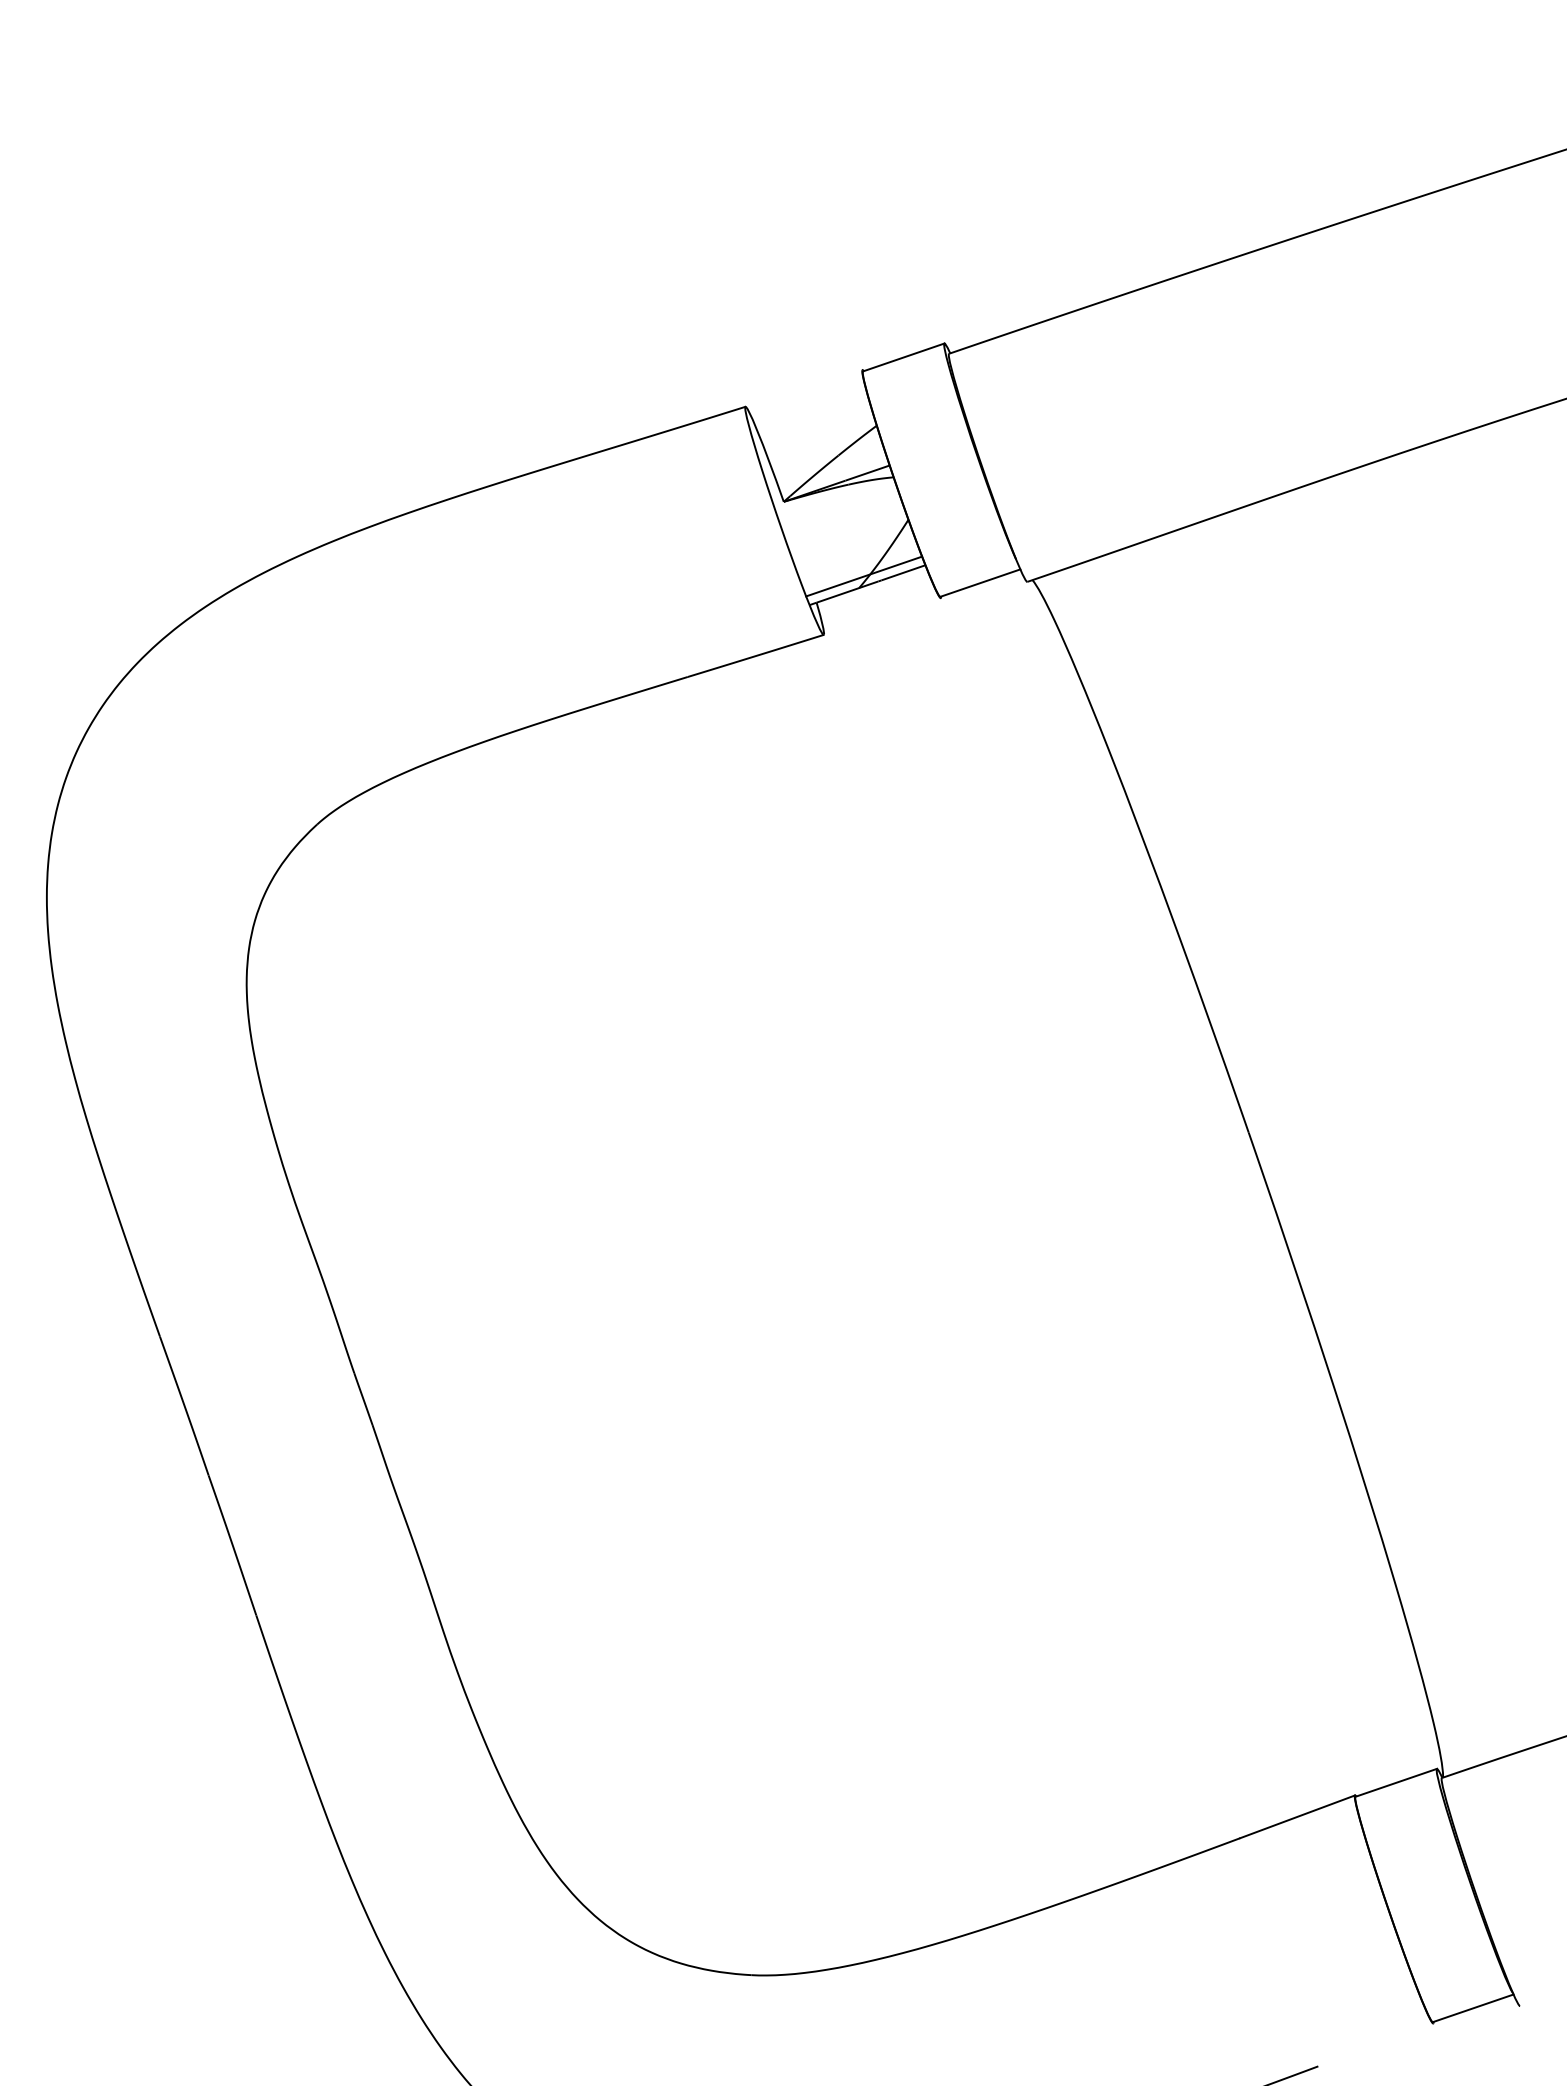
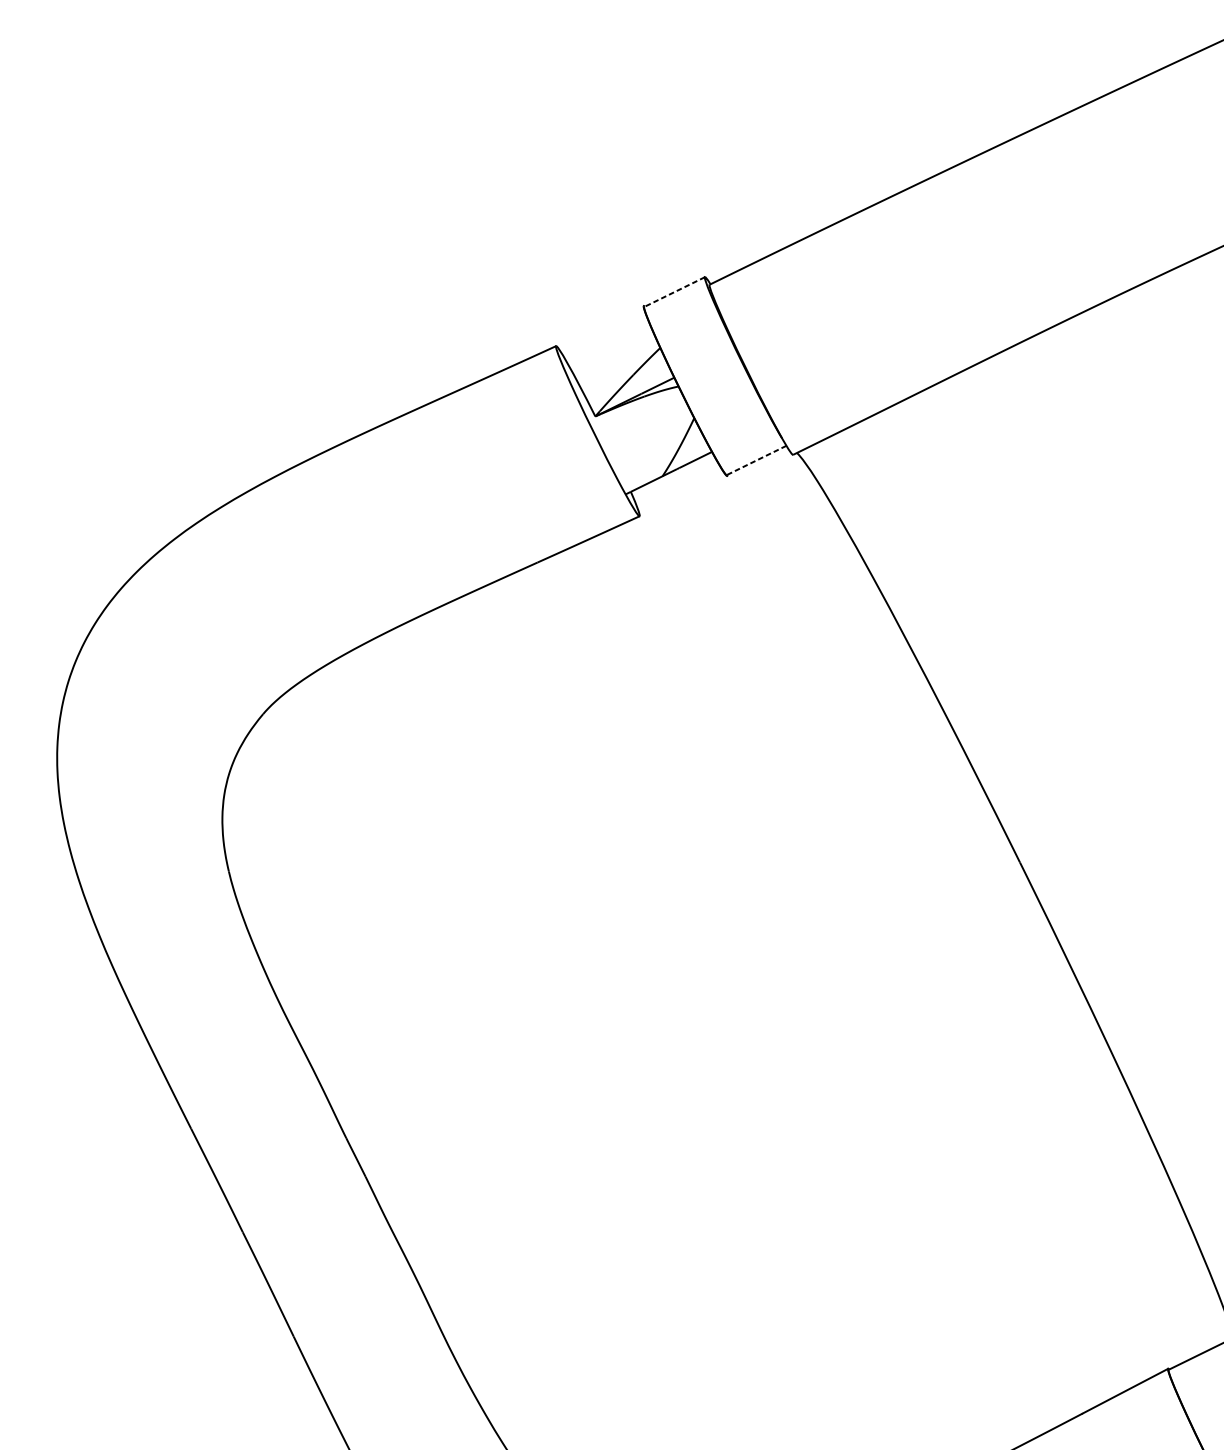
line: (903, 357) -> (674, 292), solid -> dashed
line: (864, 576) -> (665, 466), removed
line: (979, 583) -> (755, 460), solid -> dashed

